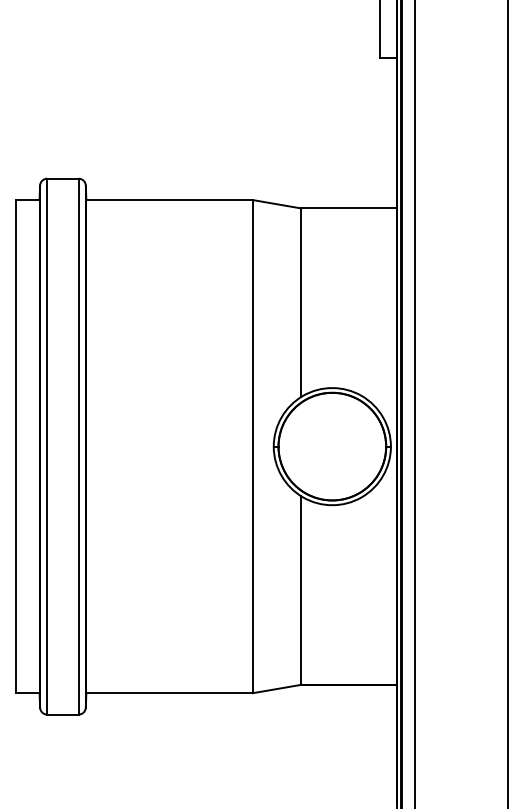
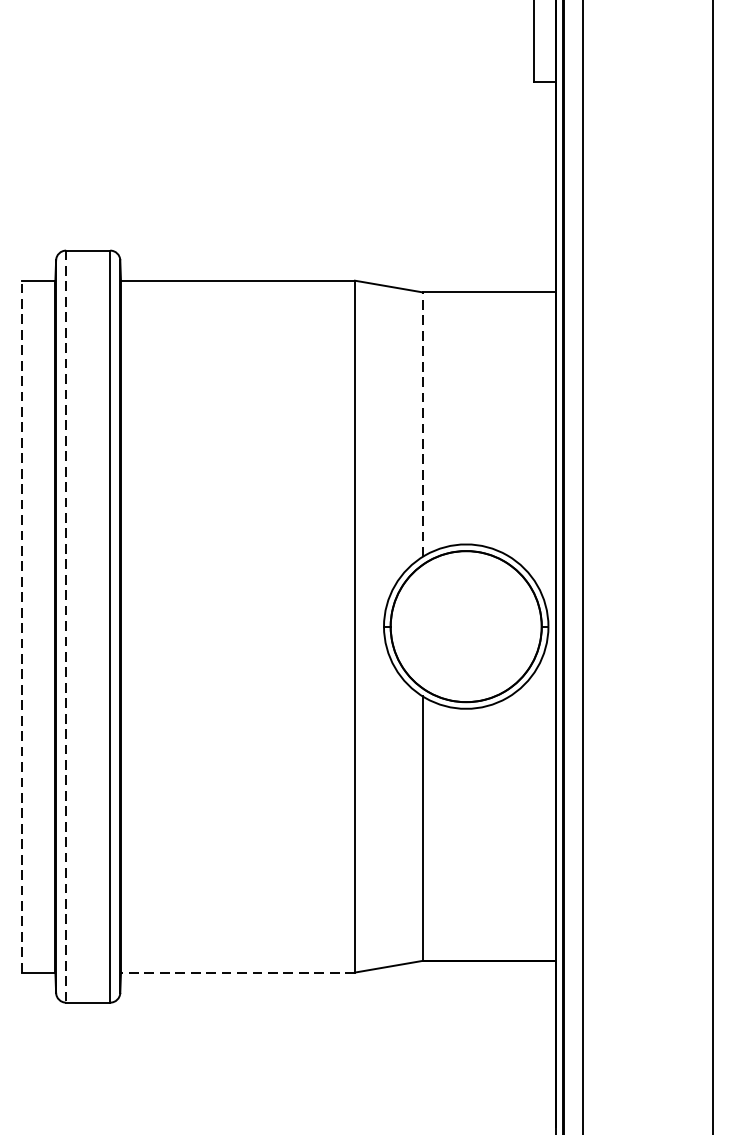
line: (301, 302) -> (422, 424), solid -> dashed
line: (15, 446) -> (21, 626), solid -> dashed
line: (47, 446) -> (66, 626), solid -> dashed
line: (169, 693) -> (237, 973), solid -> dashed

